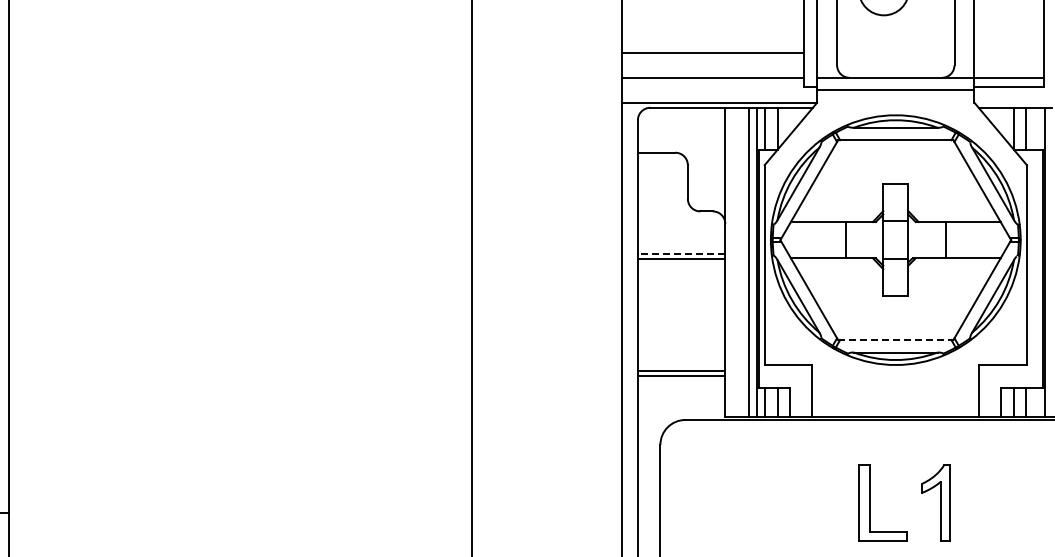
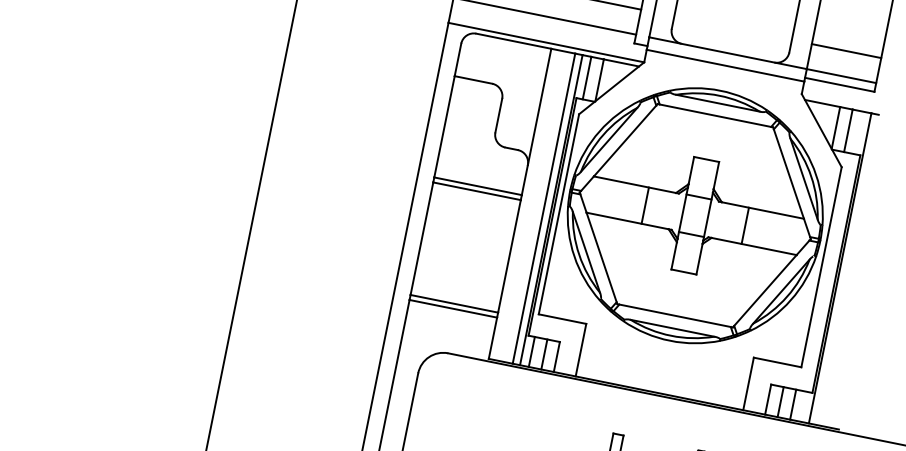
line: (1008, 52) -> (846, 50), added
line: (681, 253) -> (478, 185), dashed -> solid
line: (895, 340) -> (674, 316), dashed -> solid

